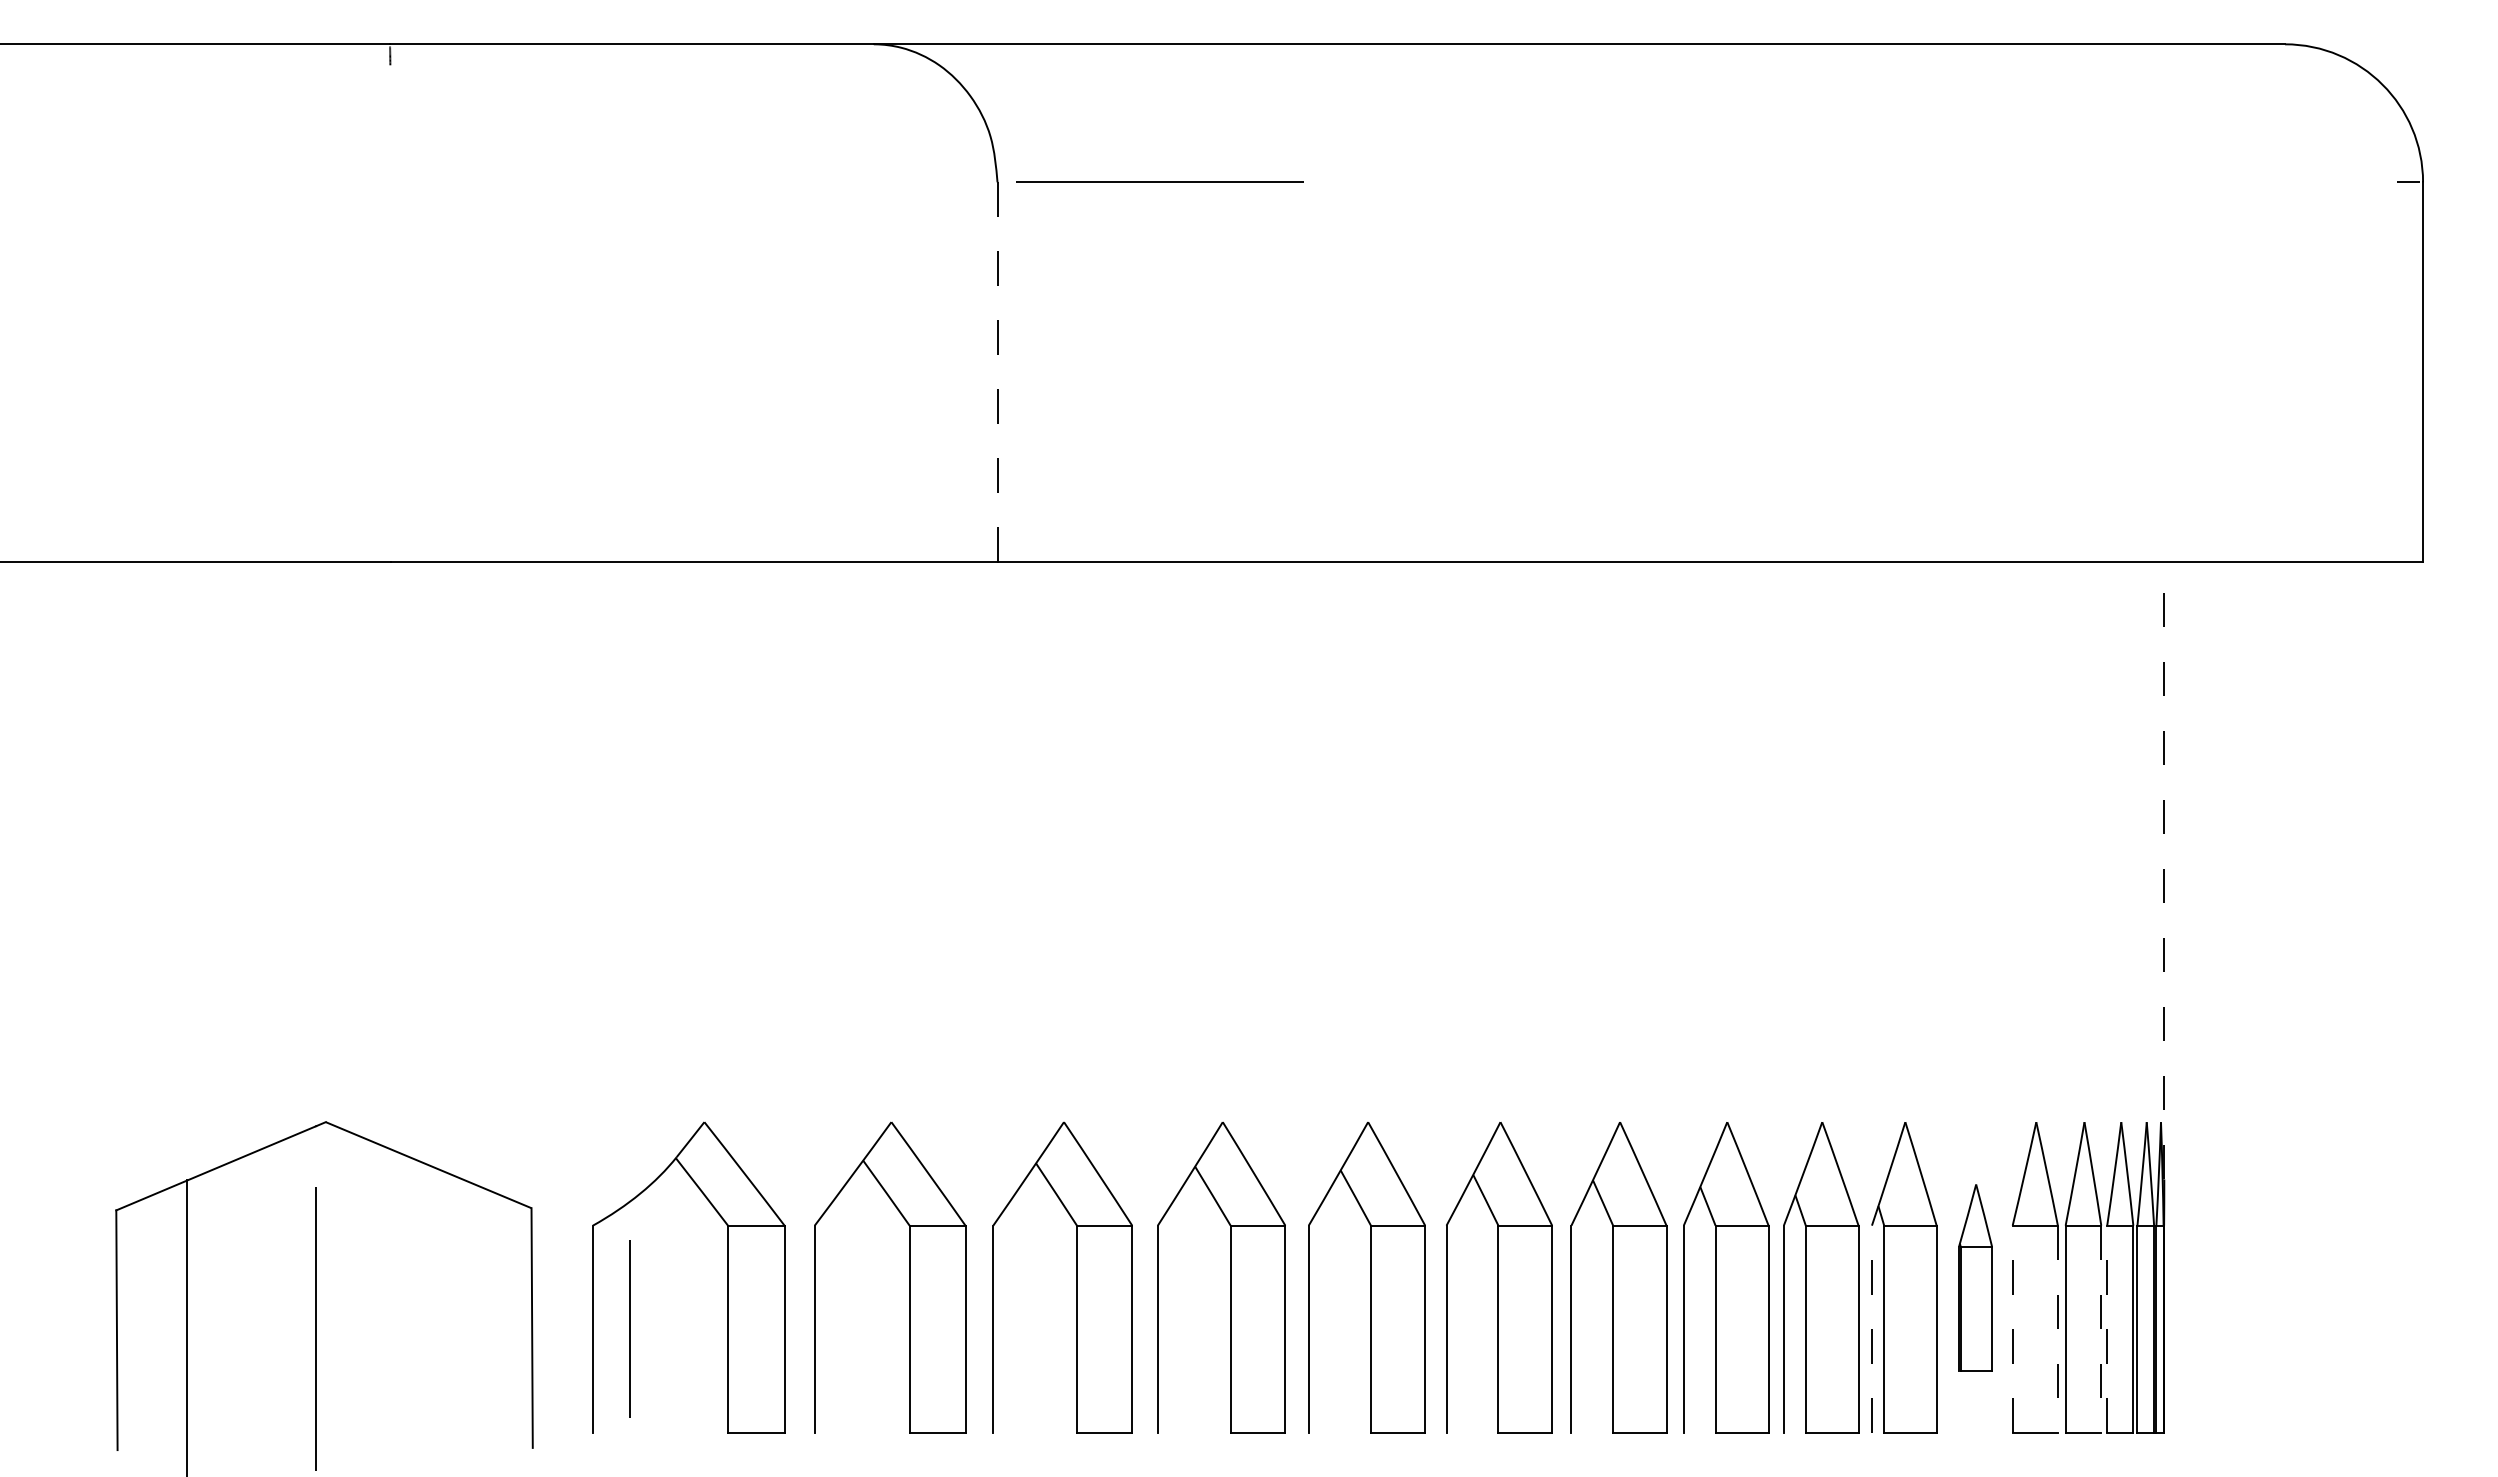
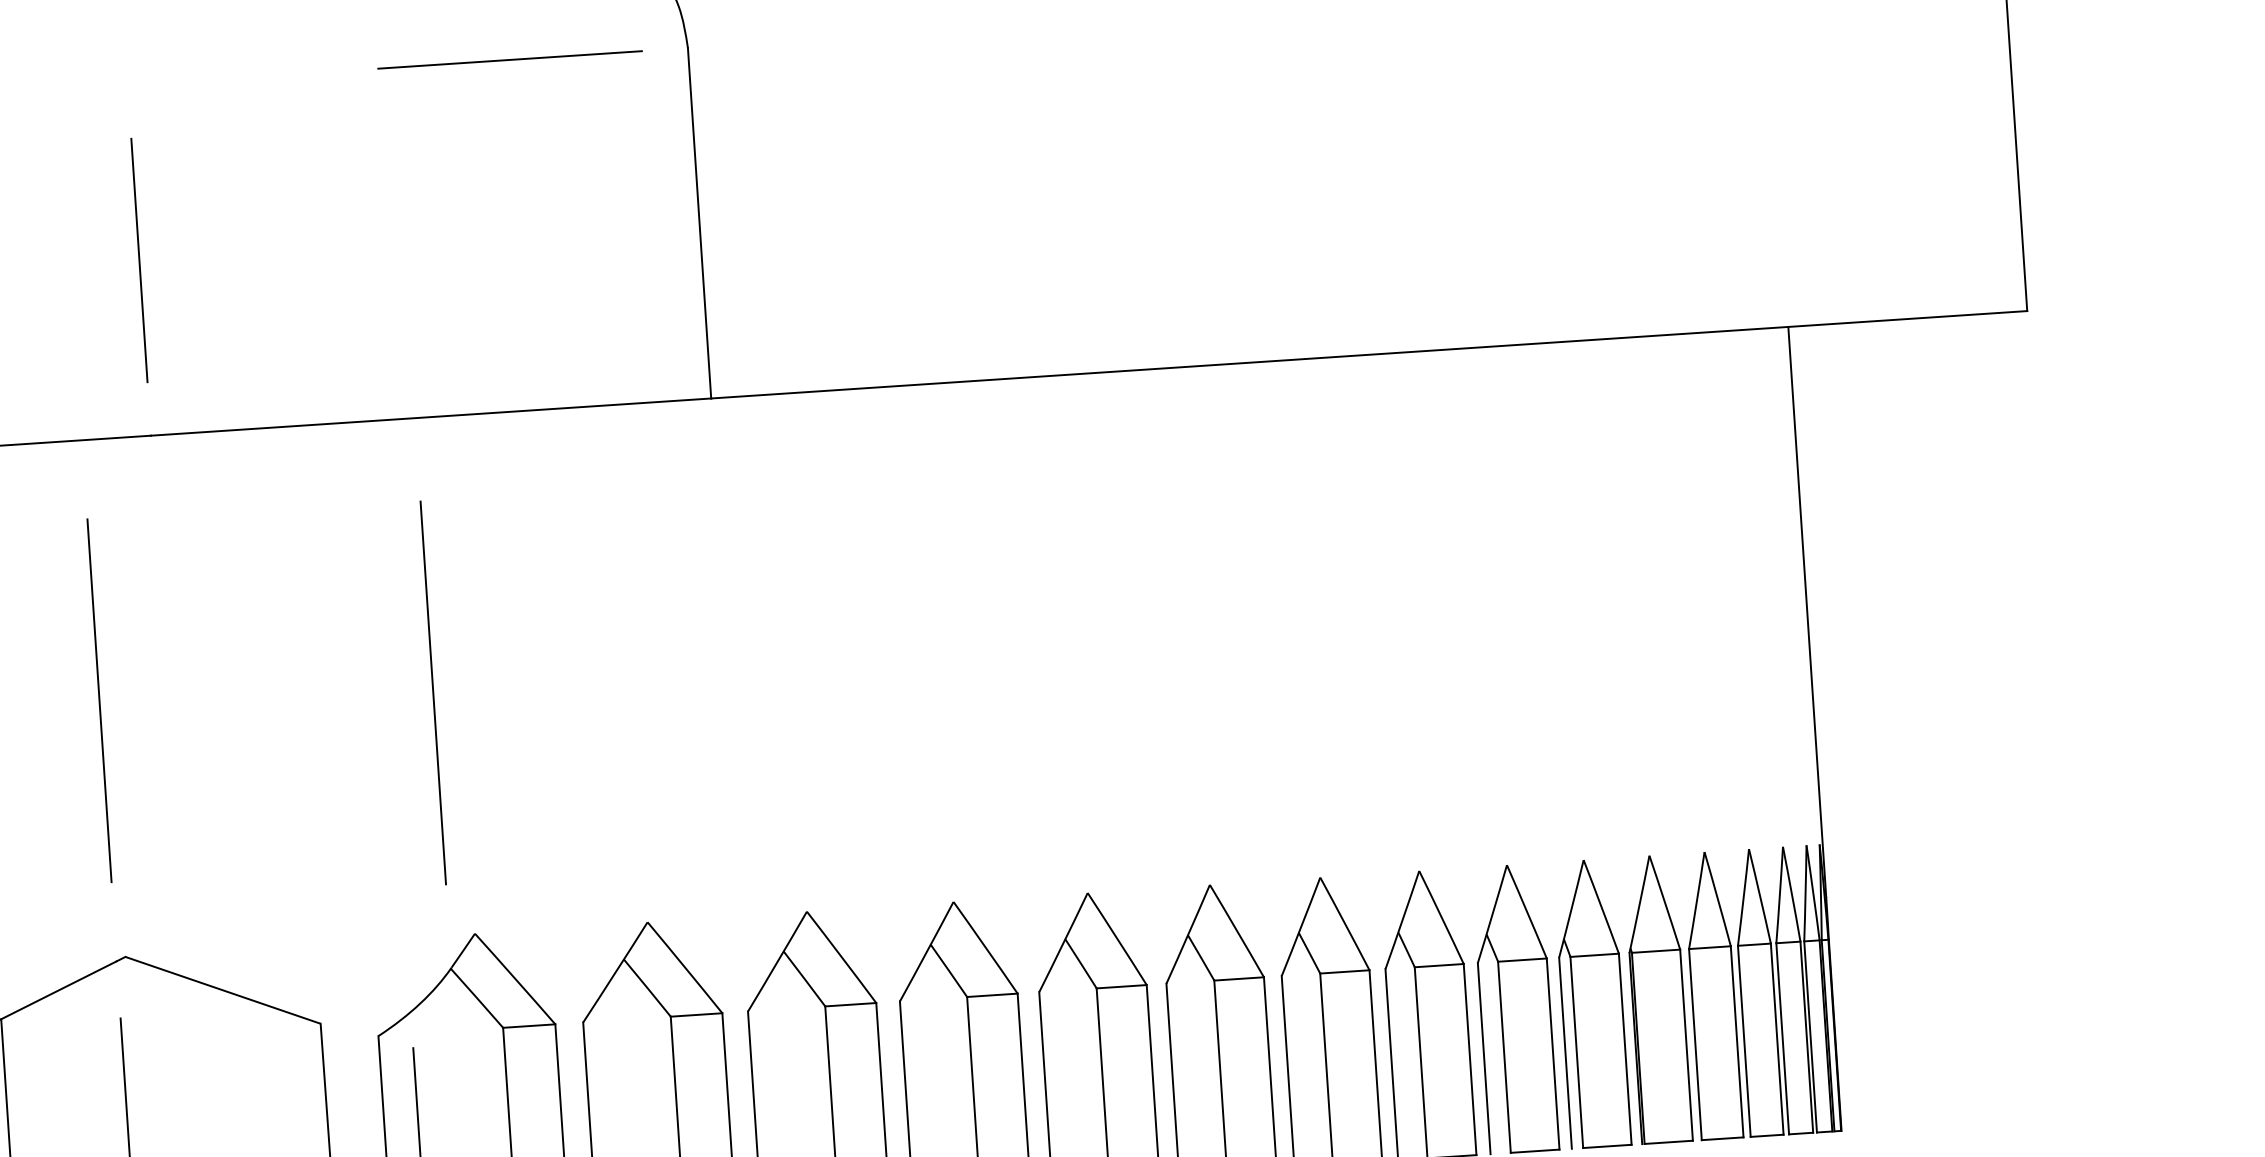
line: (1159, 181) -> (509, 59), moved
line: (390, 371) -> (139, 259), added
line: (997, 372) -> (699, 223), dashed -> solid
line: (316, 843) -> (99, 700), added
line: (676, 859) -> (433, 692), added
line: (2164, 870) -> (1807, 611), dashed -> solid
part: (1975, 1277) -> (1657, 999), size x1.67
line: (1871, 1329) -> (1565, 1053), dashed -> solid
line: (2012, 1329) -> (1695, 1044), dashed -> solid
line: (2057, 1329) -> (1736, 1042), dashed -> solid
line: (2101, 1329) -> (1777, 1039), dashed -> solid
line: (2107, 1329) -> (1782, 1039), dashed -> solid

